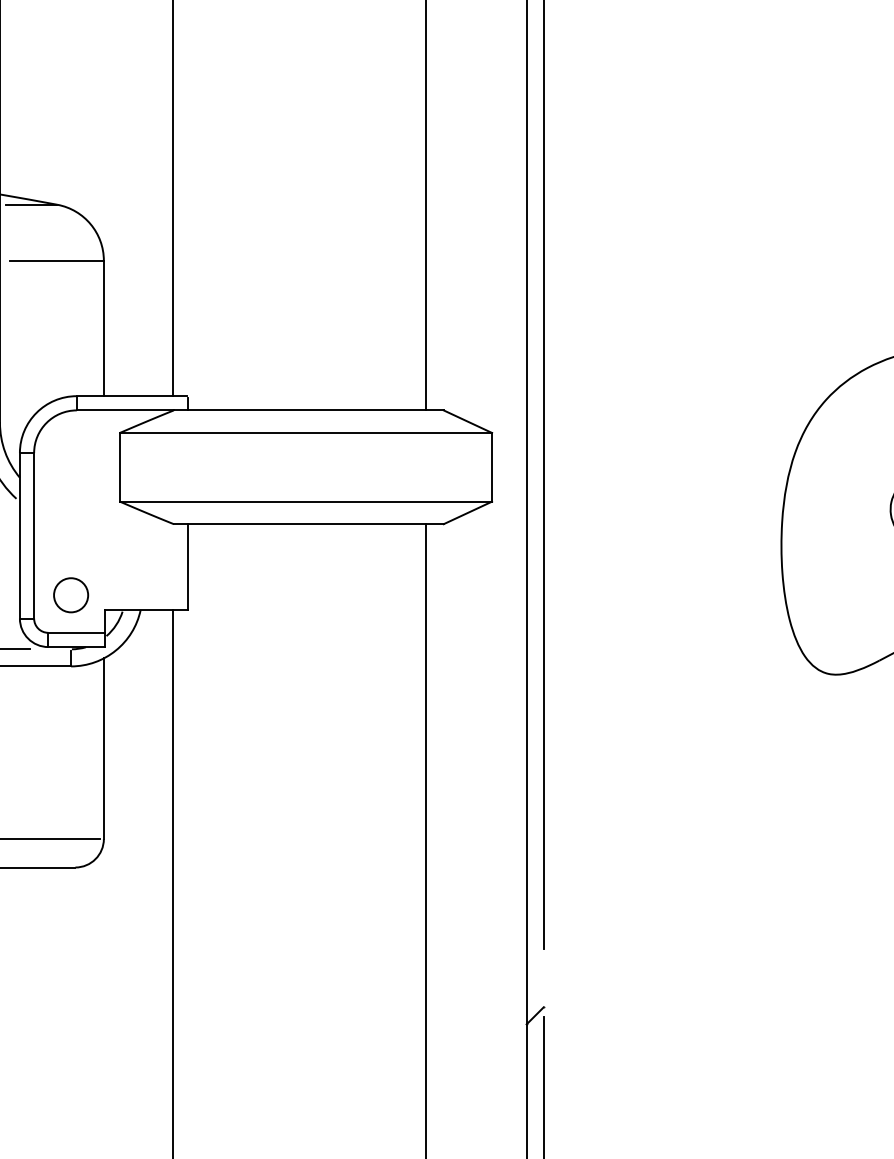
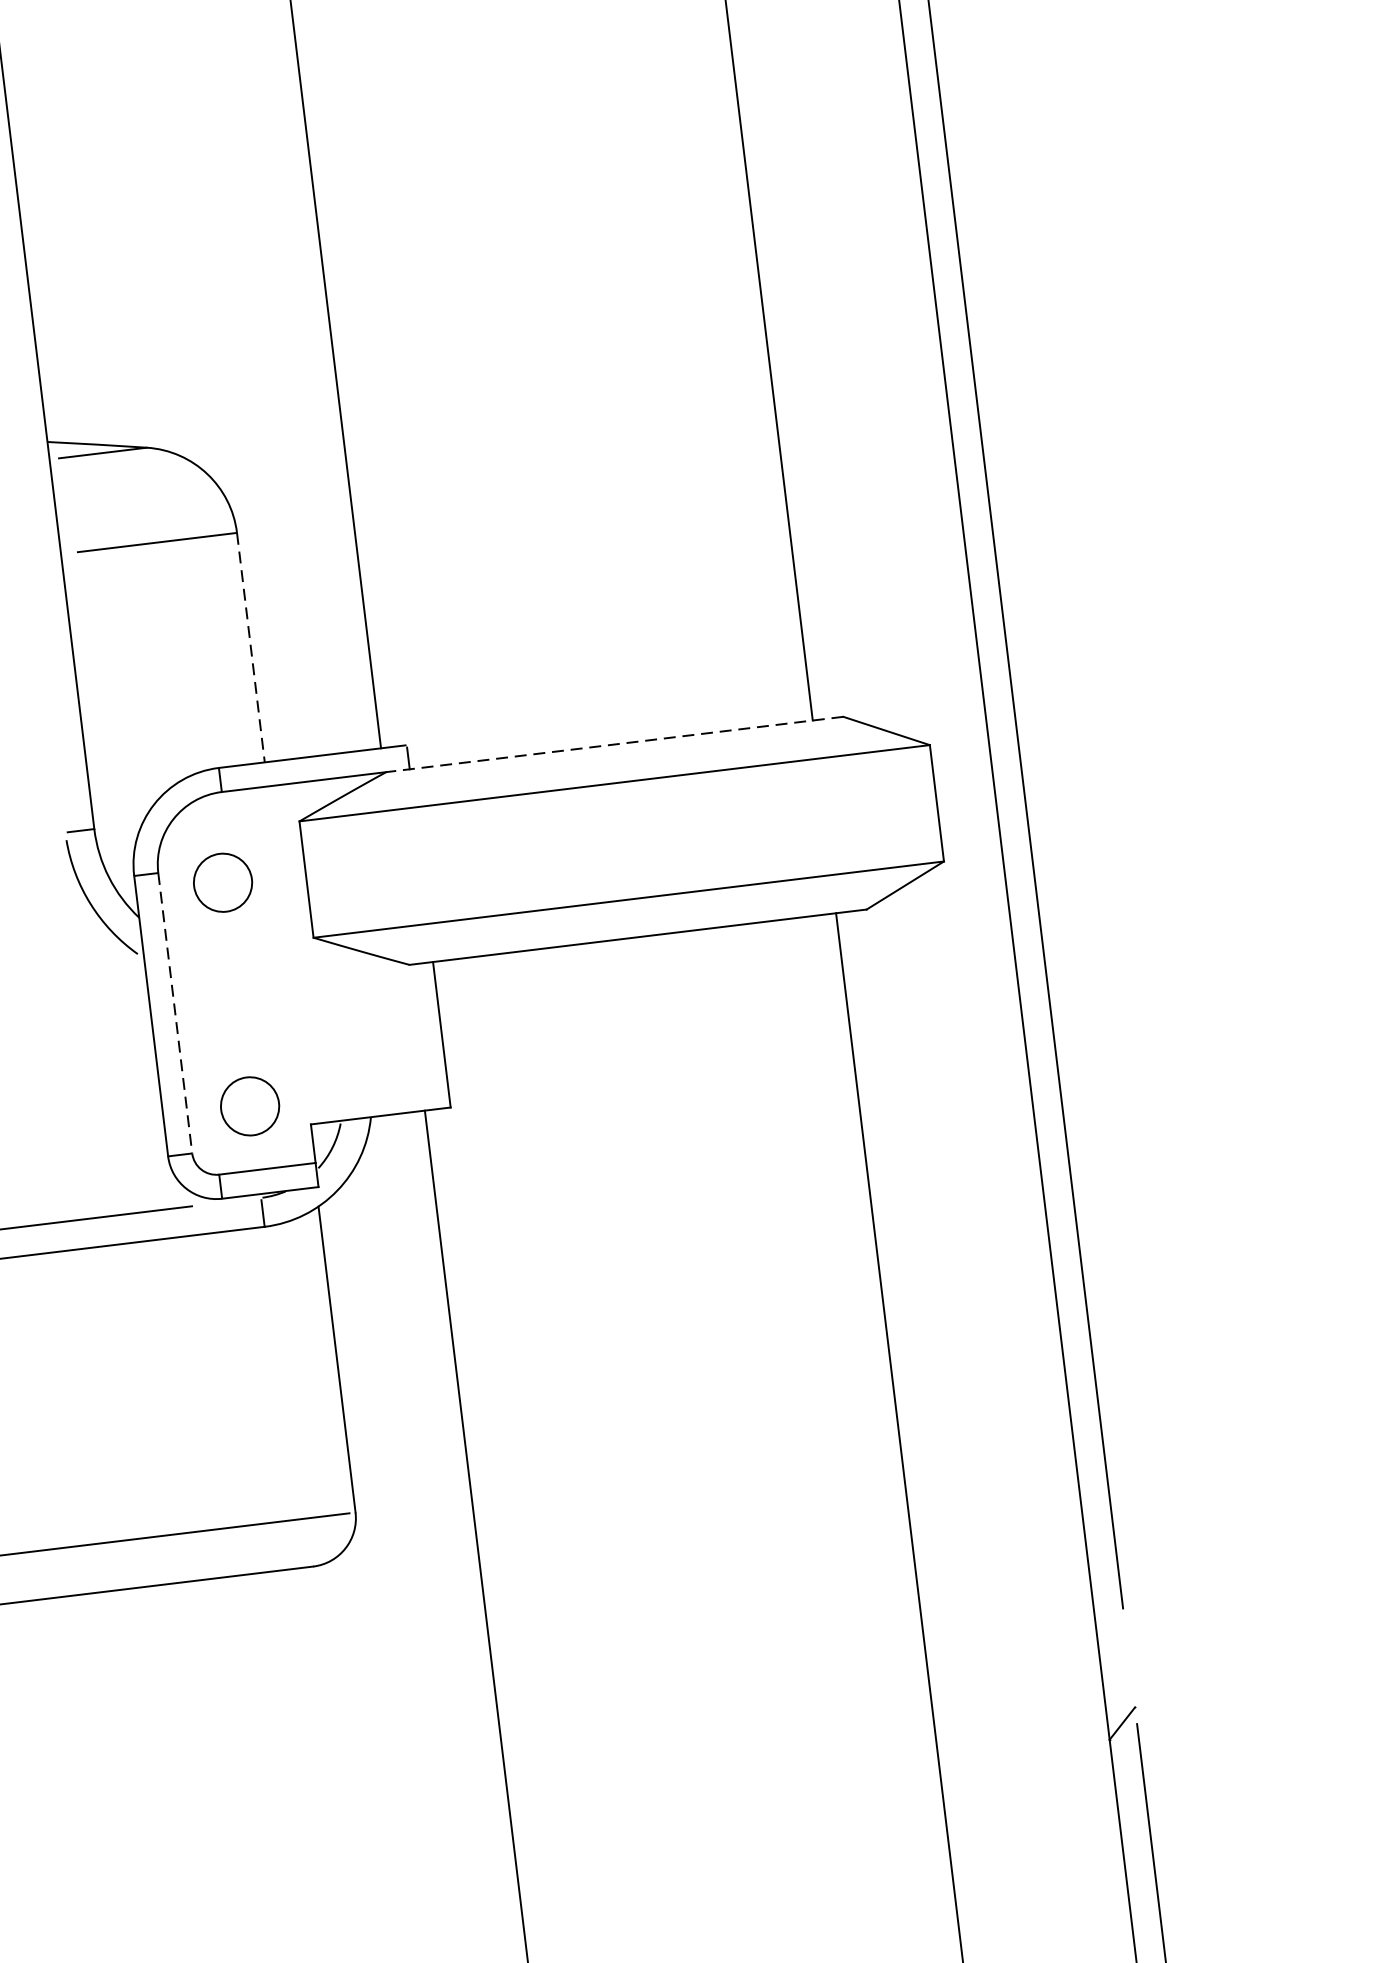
line: (103, 328) -> (250, 647), solid -> dashed
line: (308, 410) -> (614, 744), solid -> dashed
circle: (71, 463) -> (223, 883), added
line: (34, 535) -> (175, 1012), solid -> dashed

